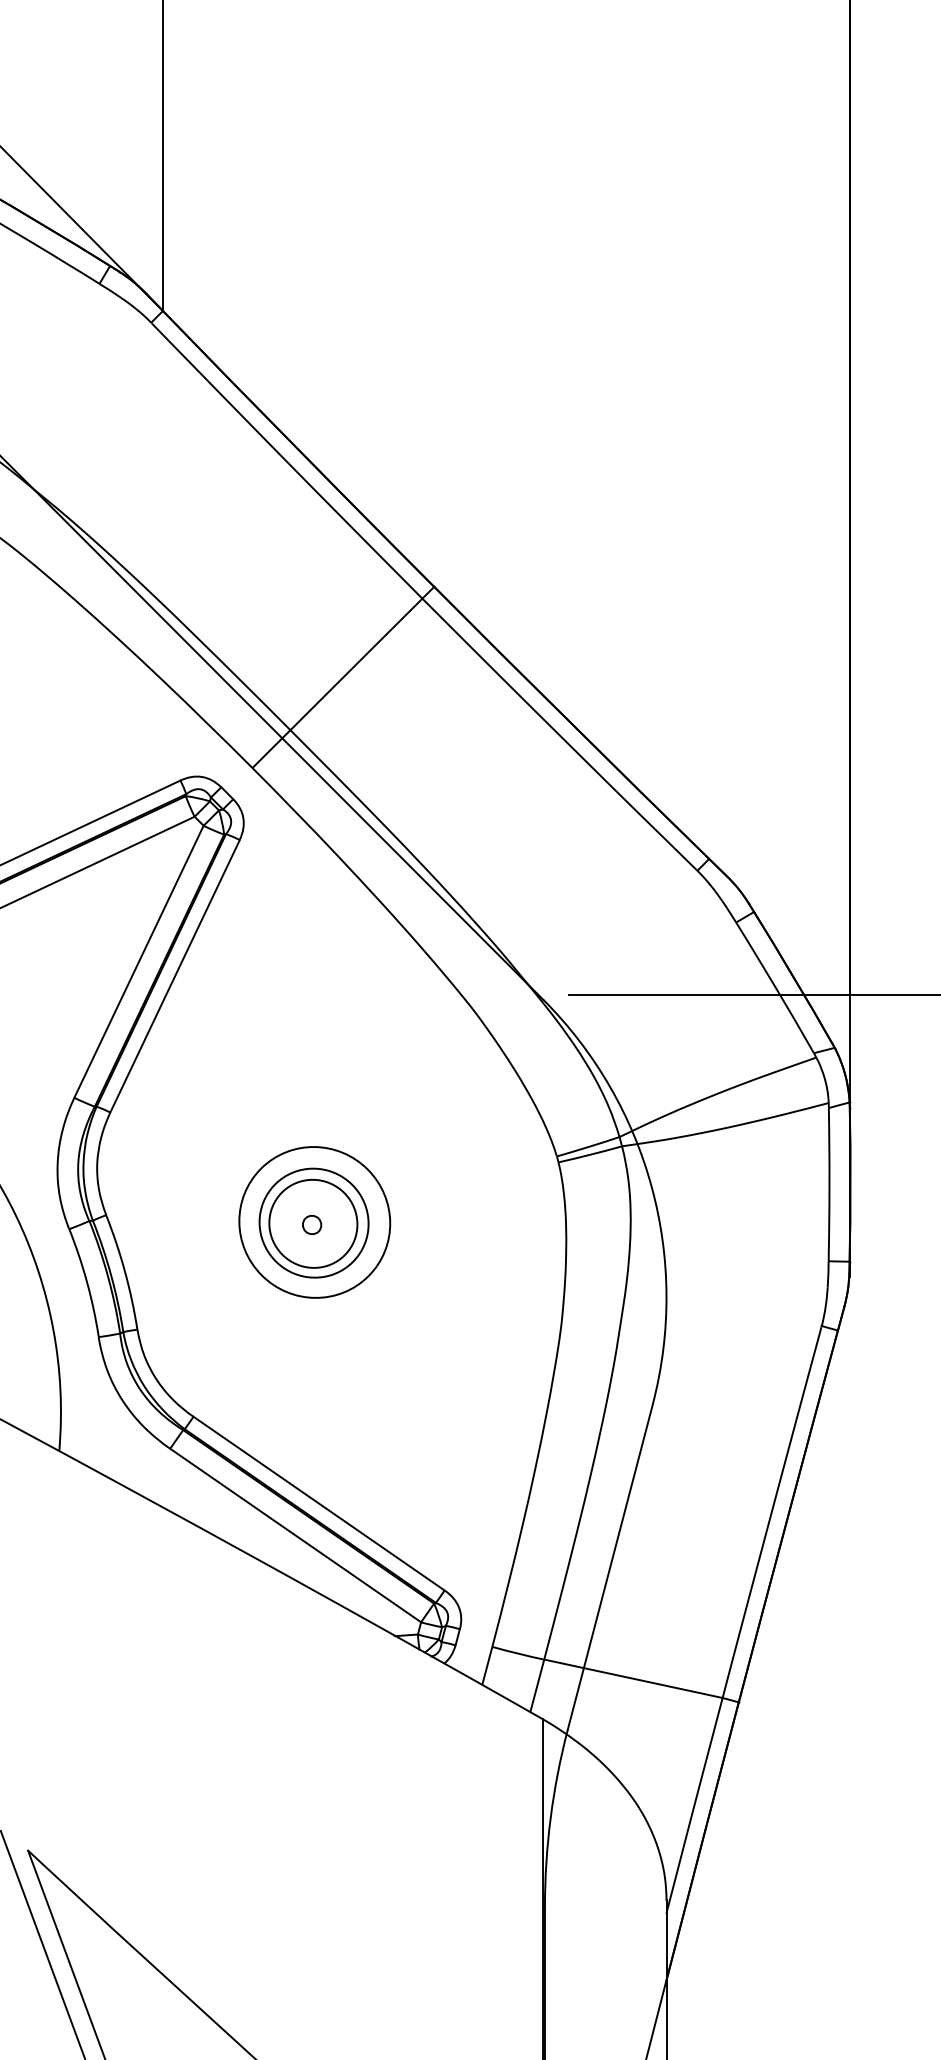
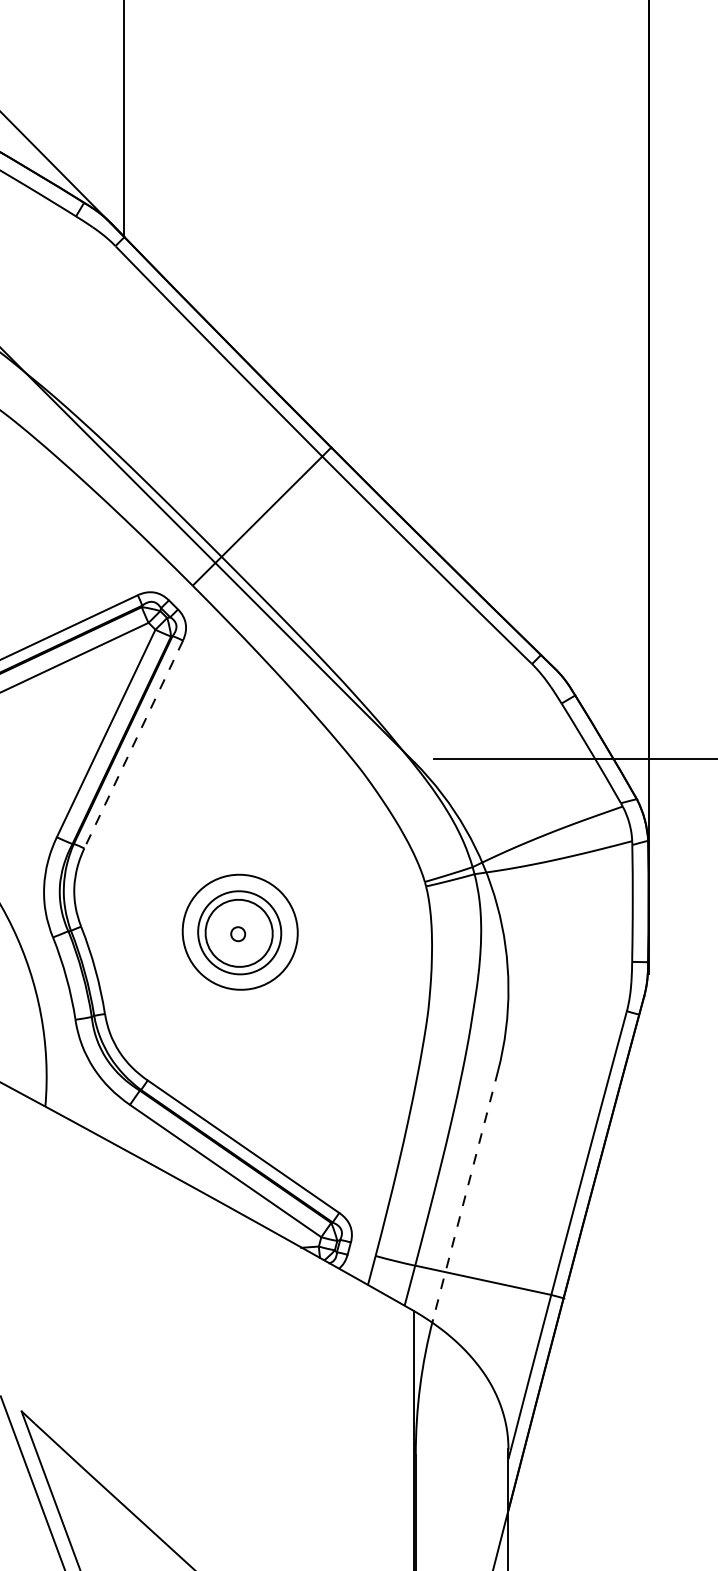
line: (174, 976) -> (133, 744), solid -> dashed
line: (610, 1567) -> (465, 1195), solid -> dashed

